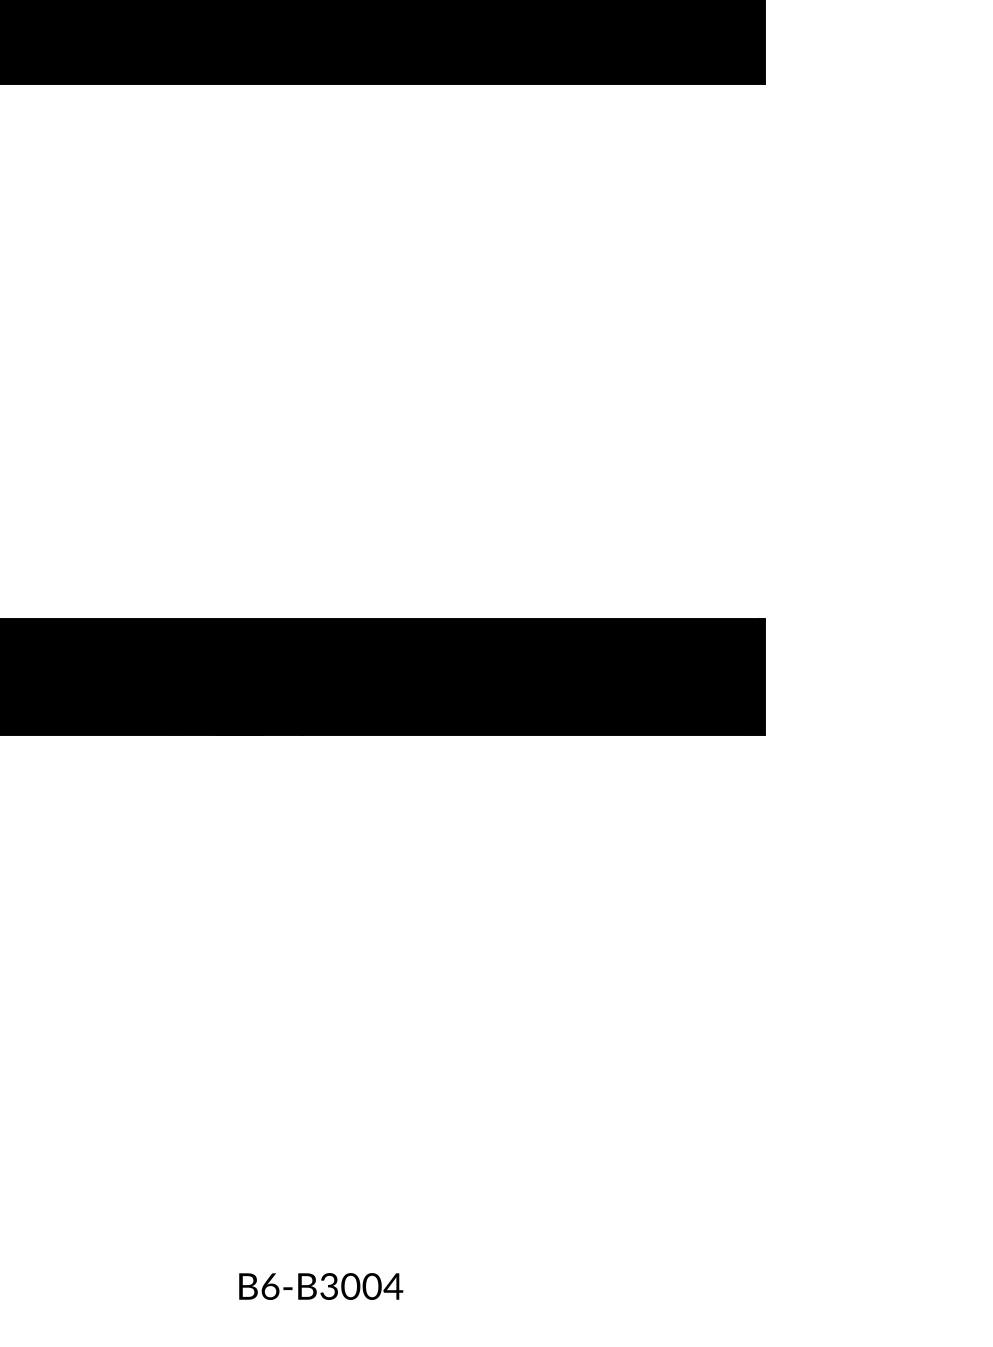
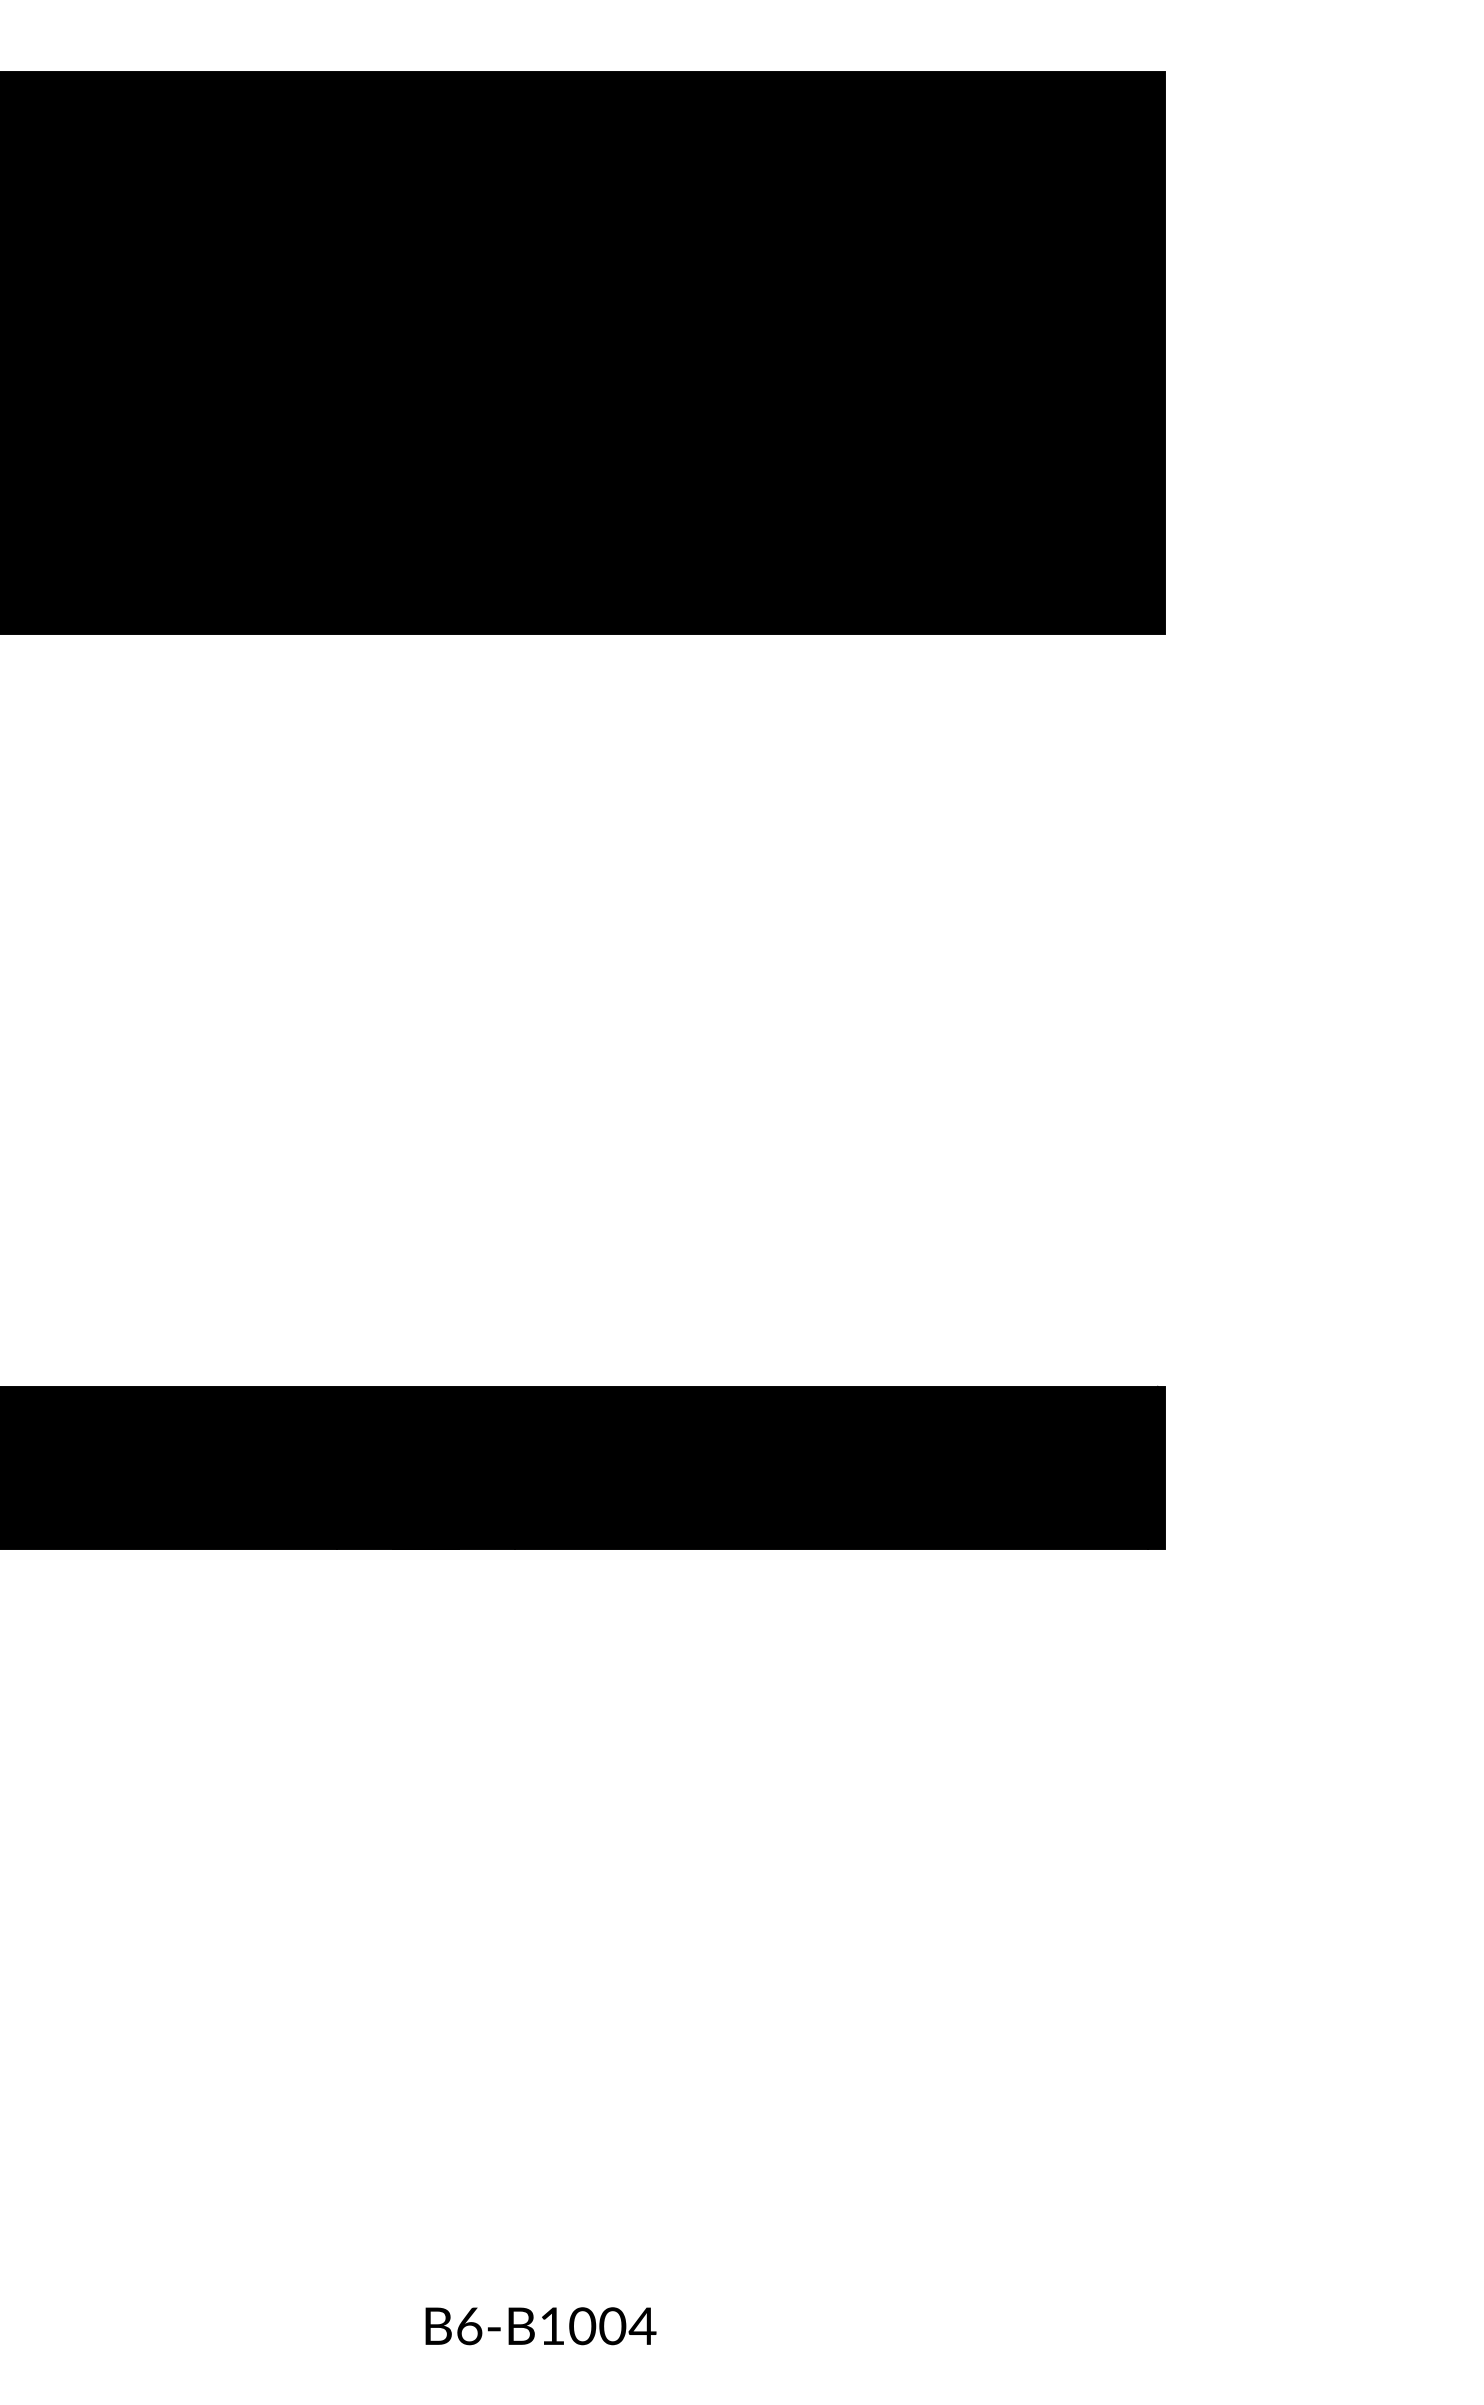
text: (329, 1286) -> (552, 2326), B6-B3004 -> B6-B1004

